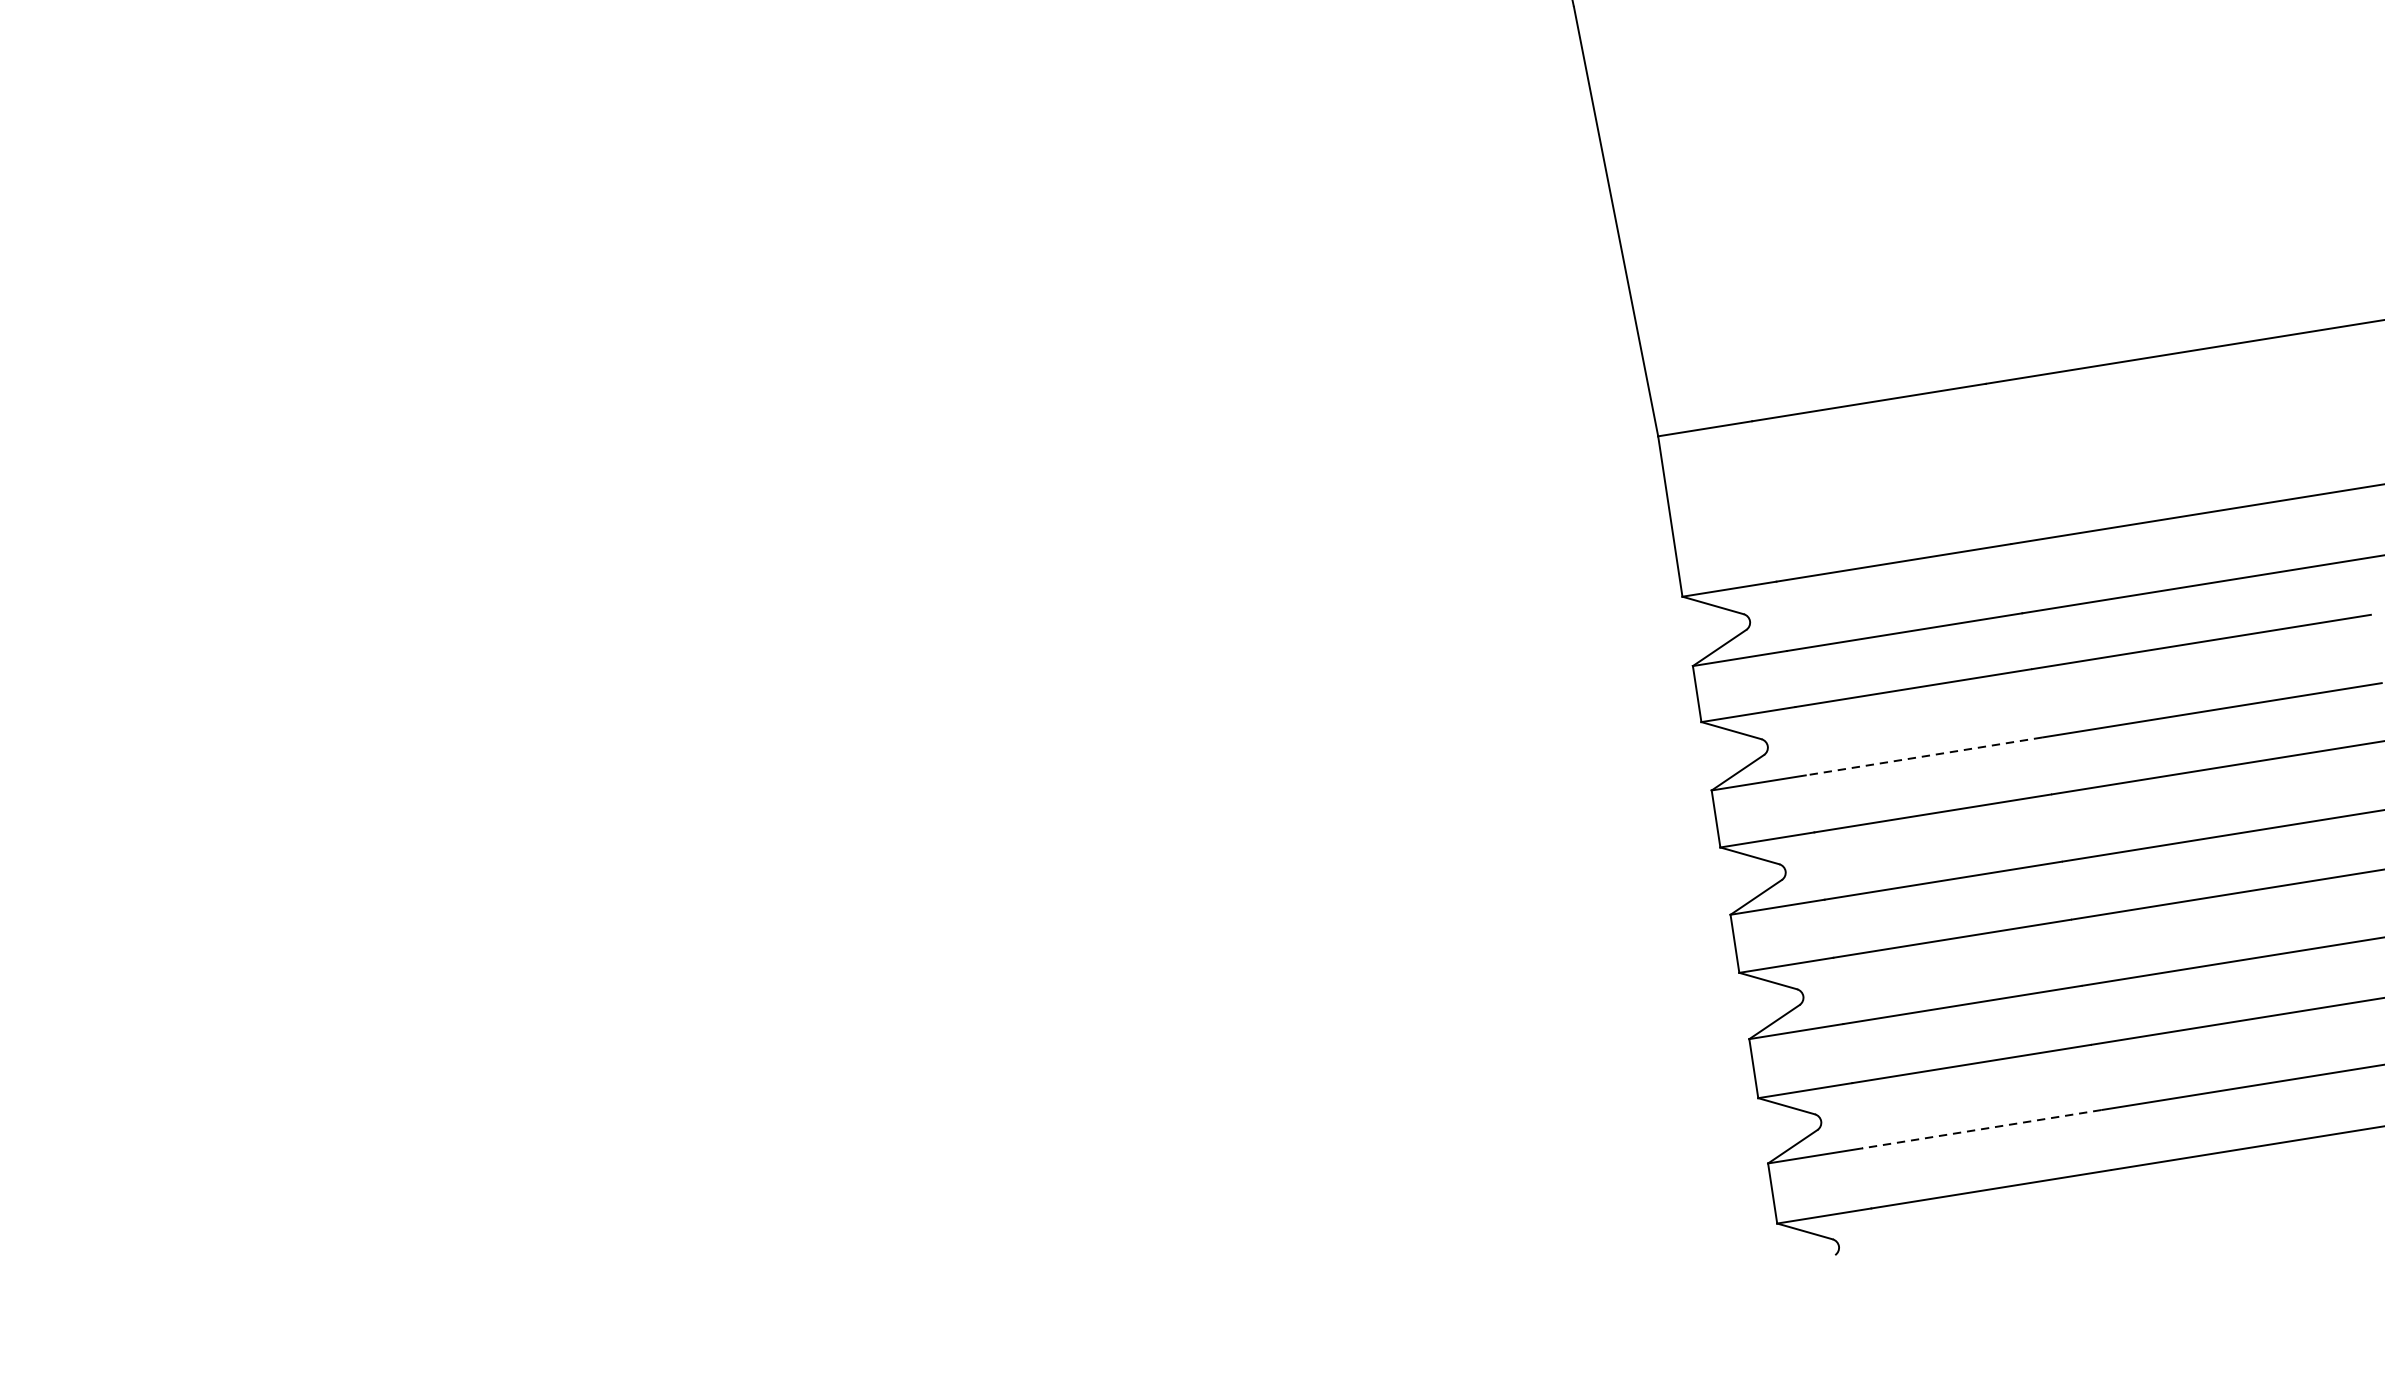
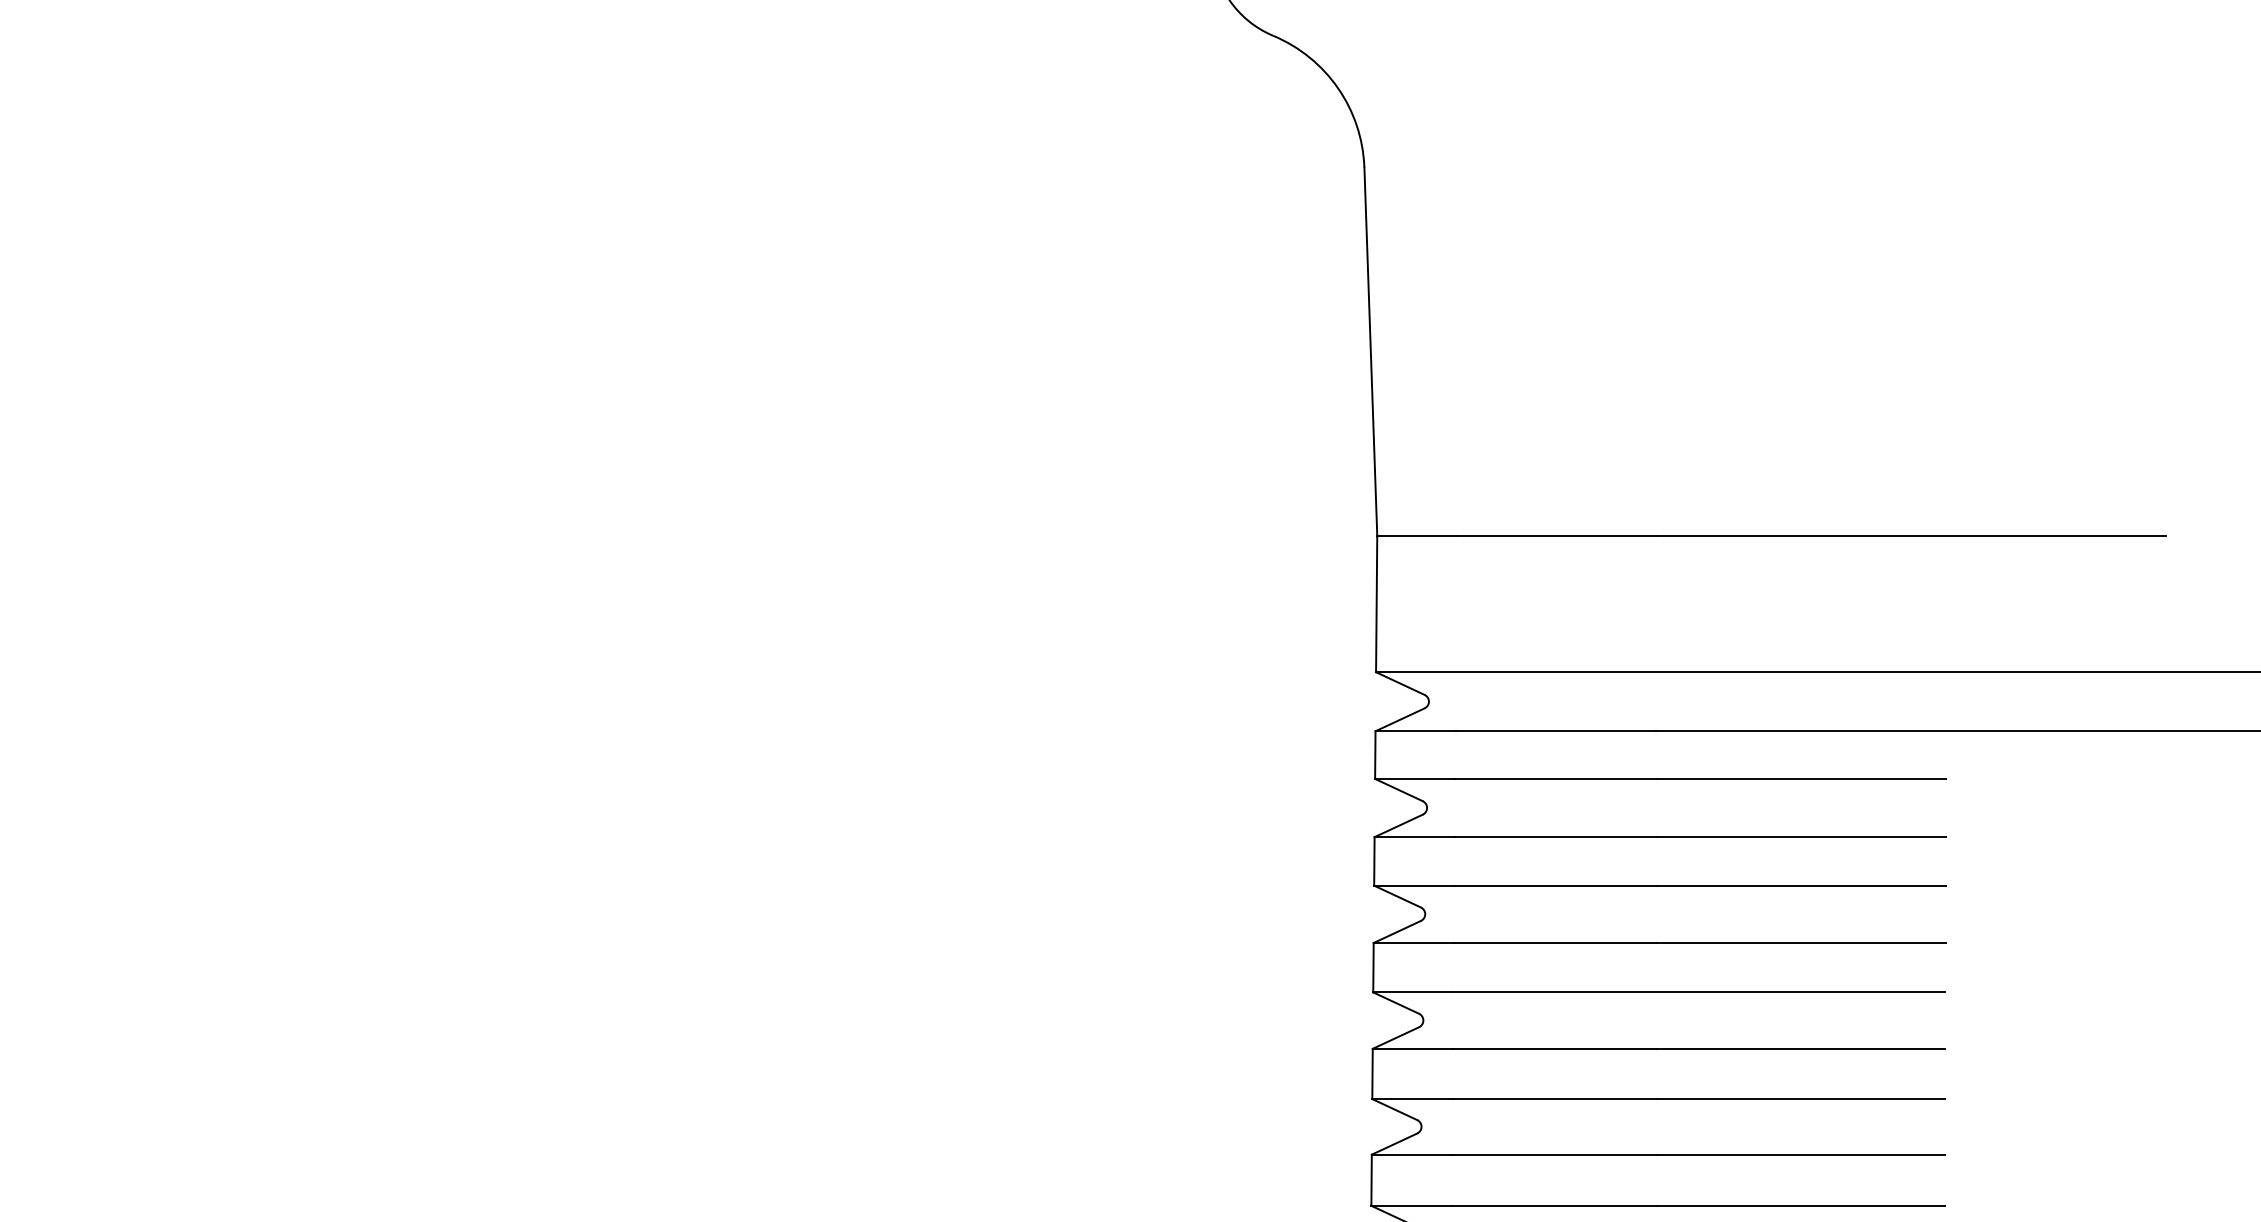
line: (1923, 756) -> (1555, 837), dashed -> solid
line: (1981, 1129) -> (1553, 1154), dashed -> solid

